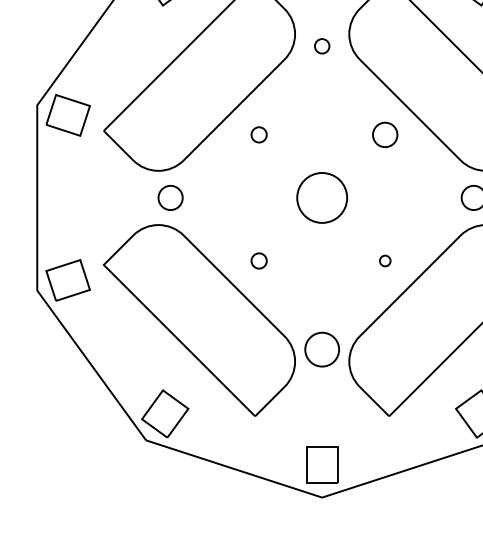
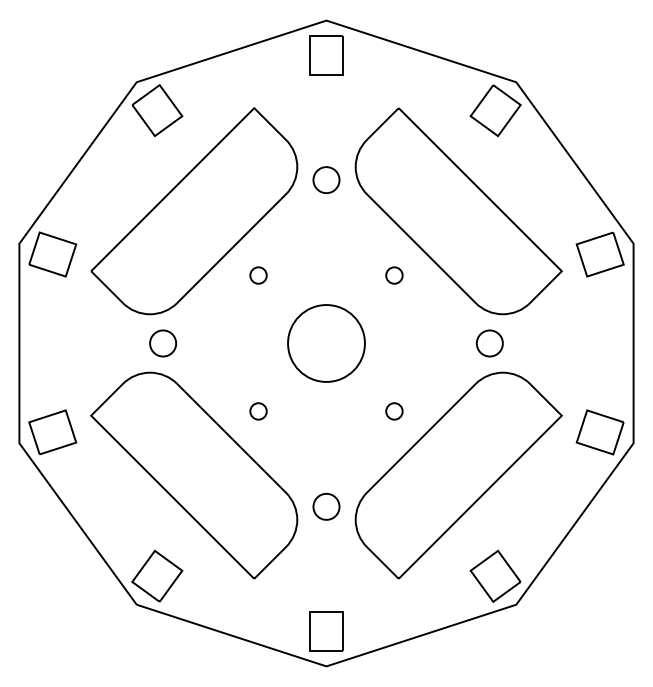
circle: (322, 45) -> (326, 179), size x1.67
circle: (385, 134) -> (394, 275), size x0.62
circle: (322, 197) -> (326, 343), size x1.43
circle: (385, 261) -> (394, 411), size x1.43
circle: (322, 349) -> (326, 506), size x0.71

